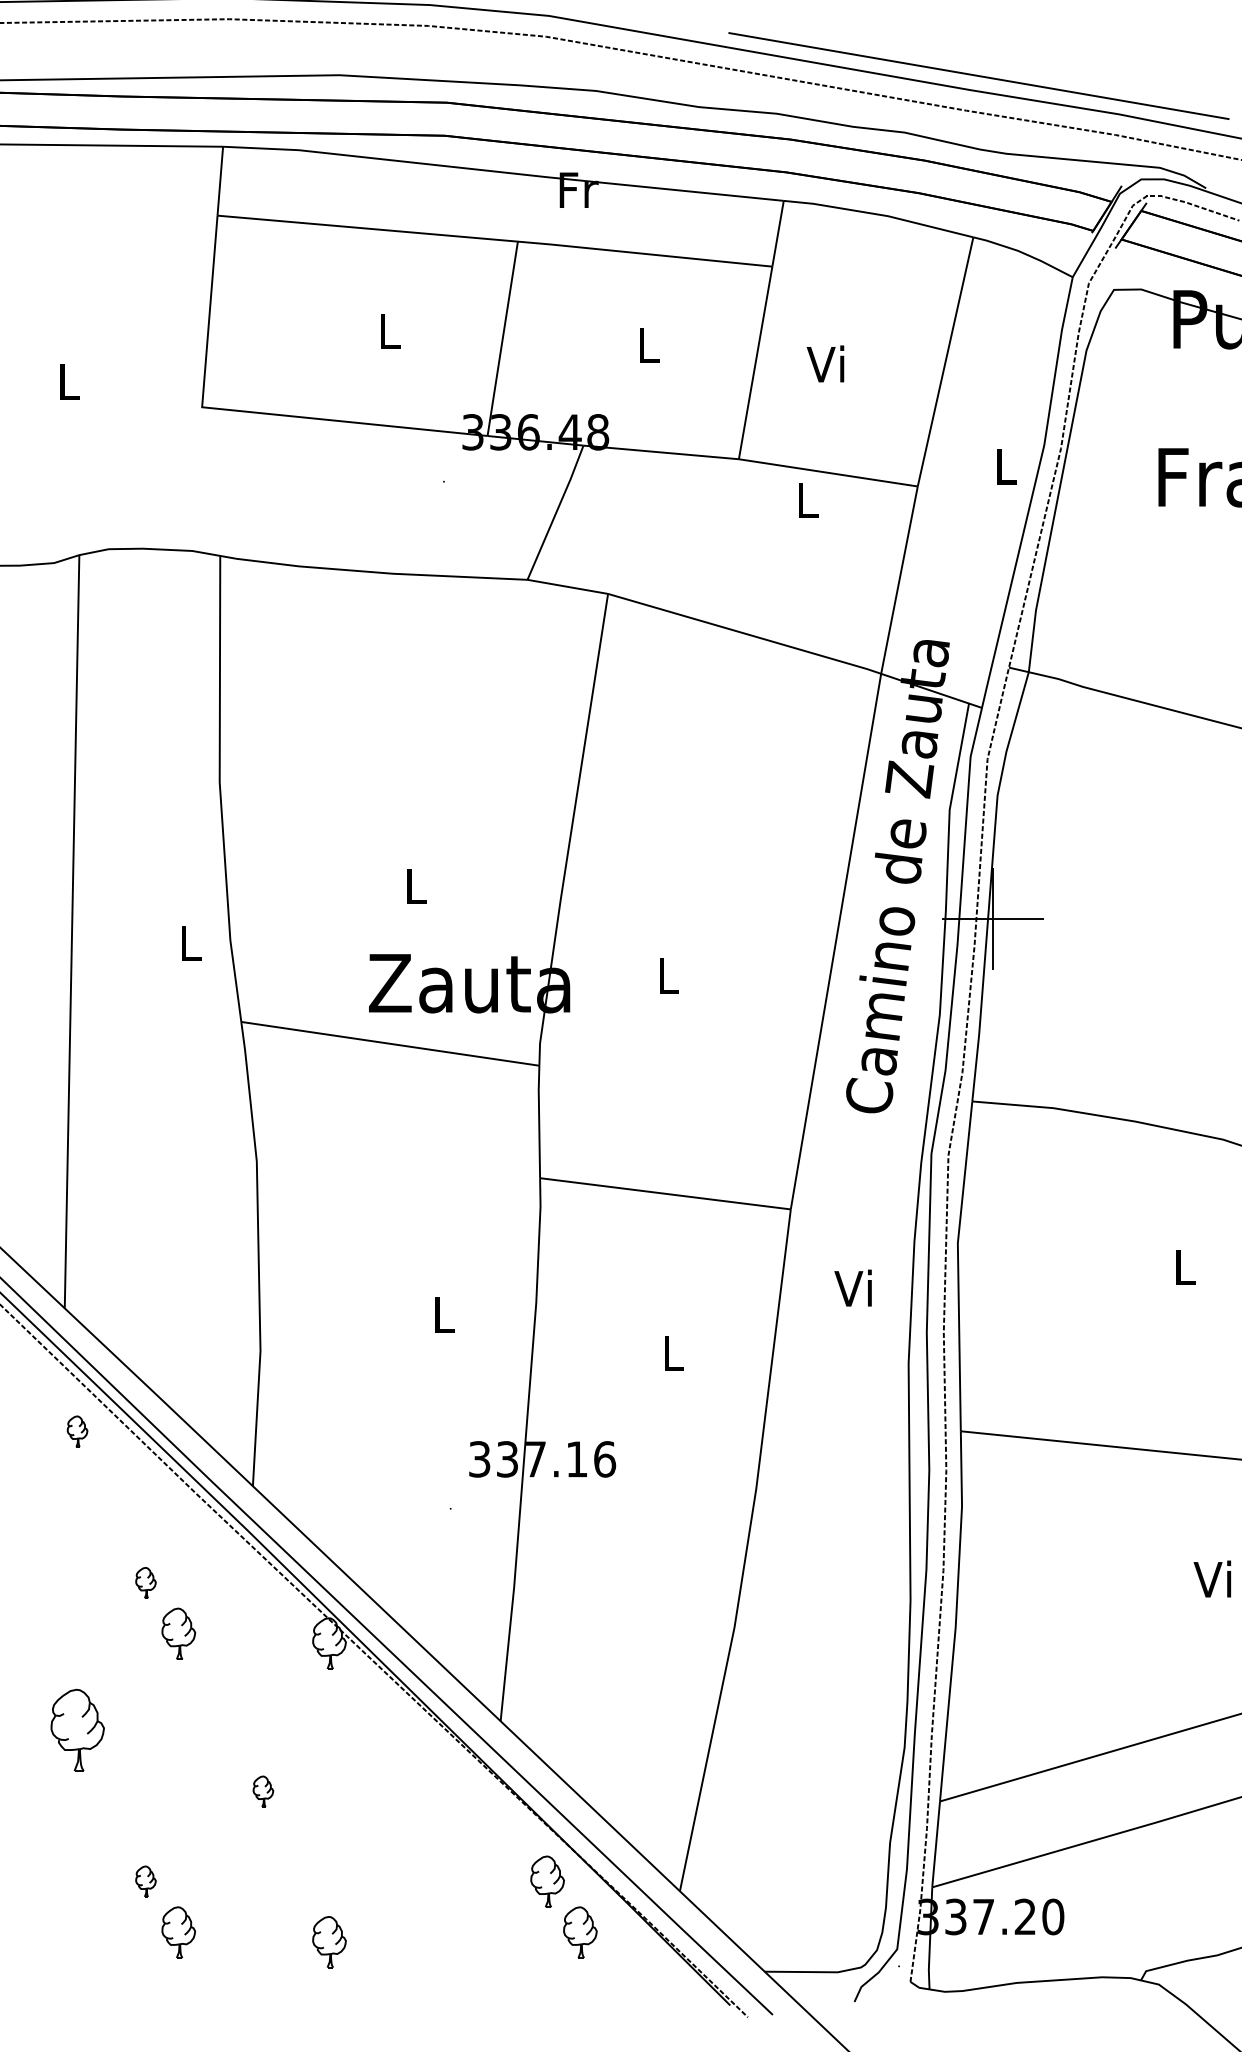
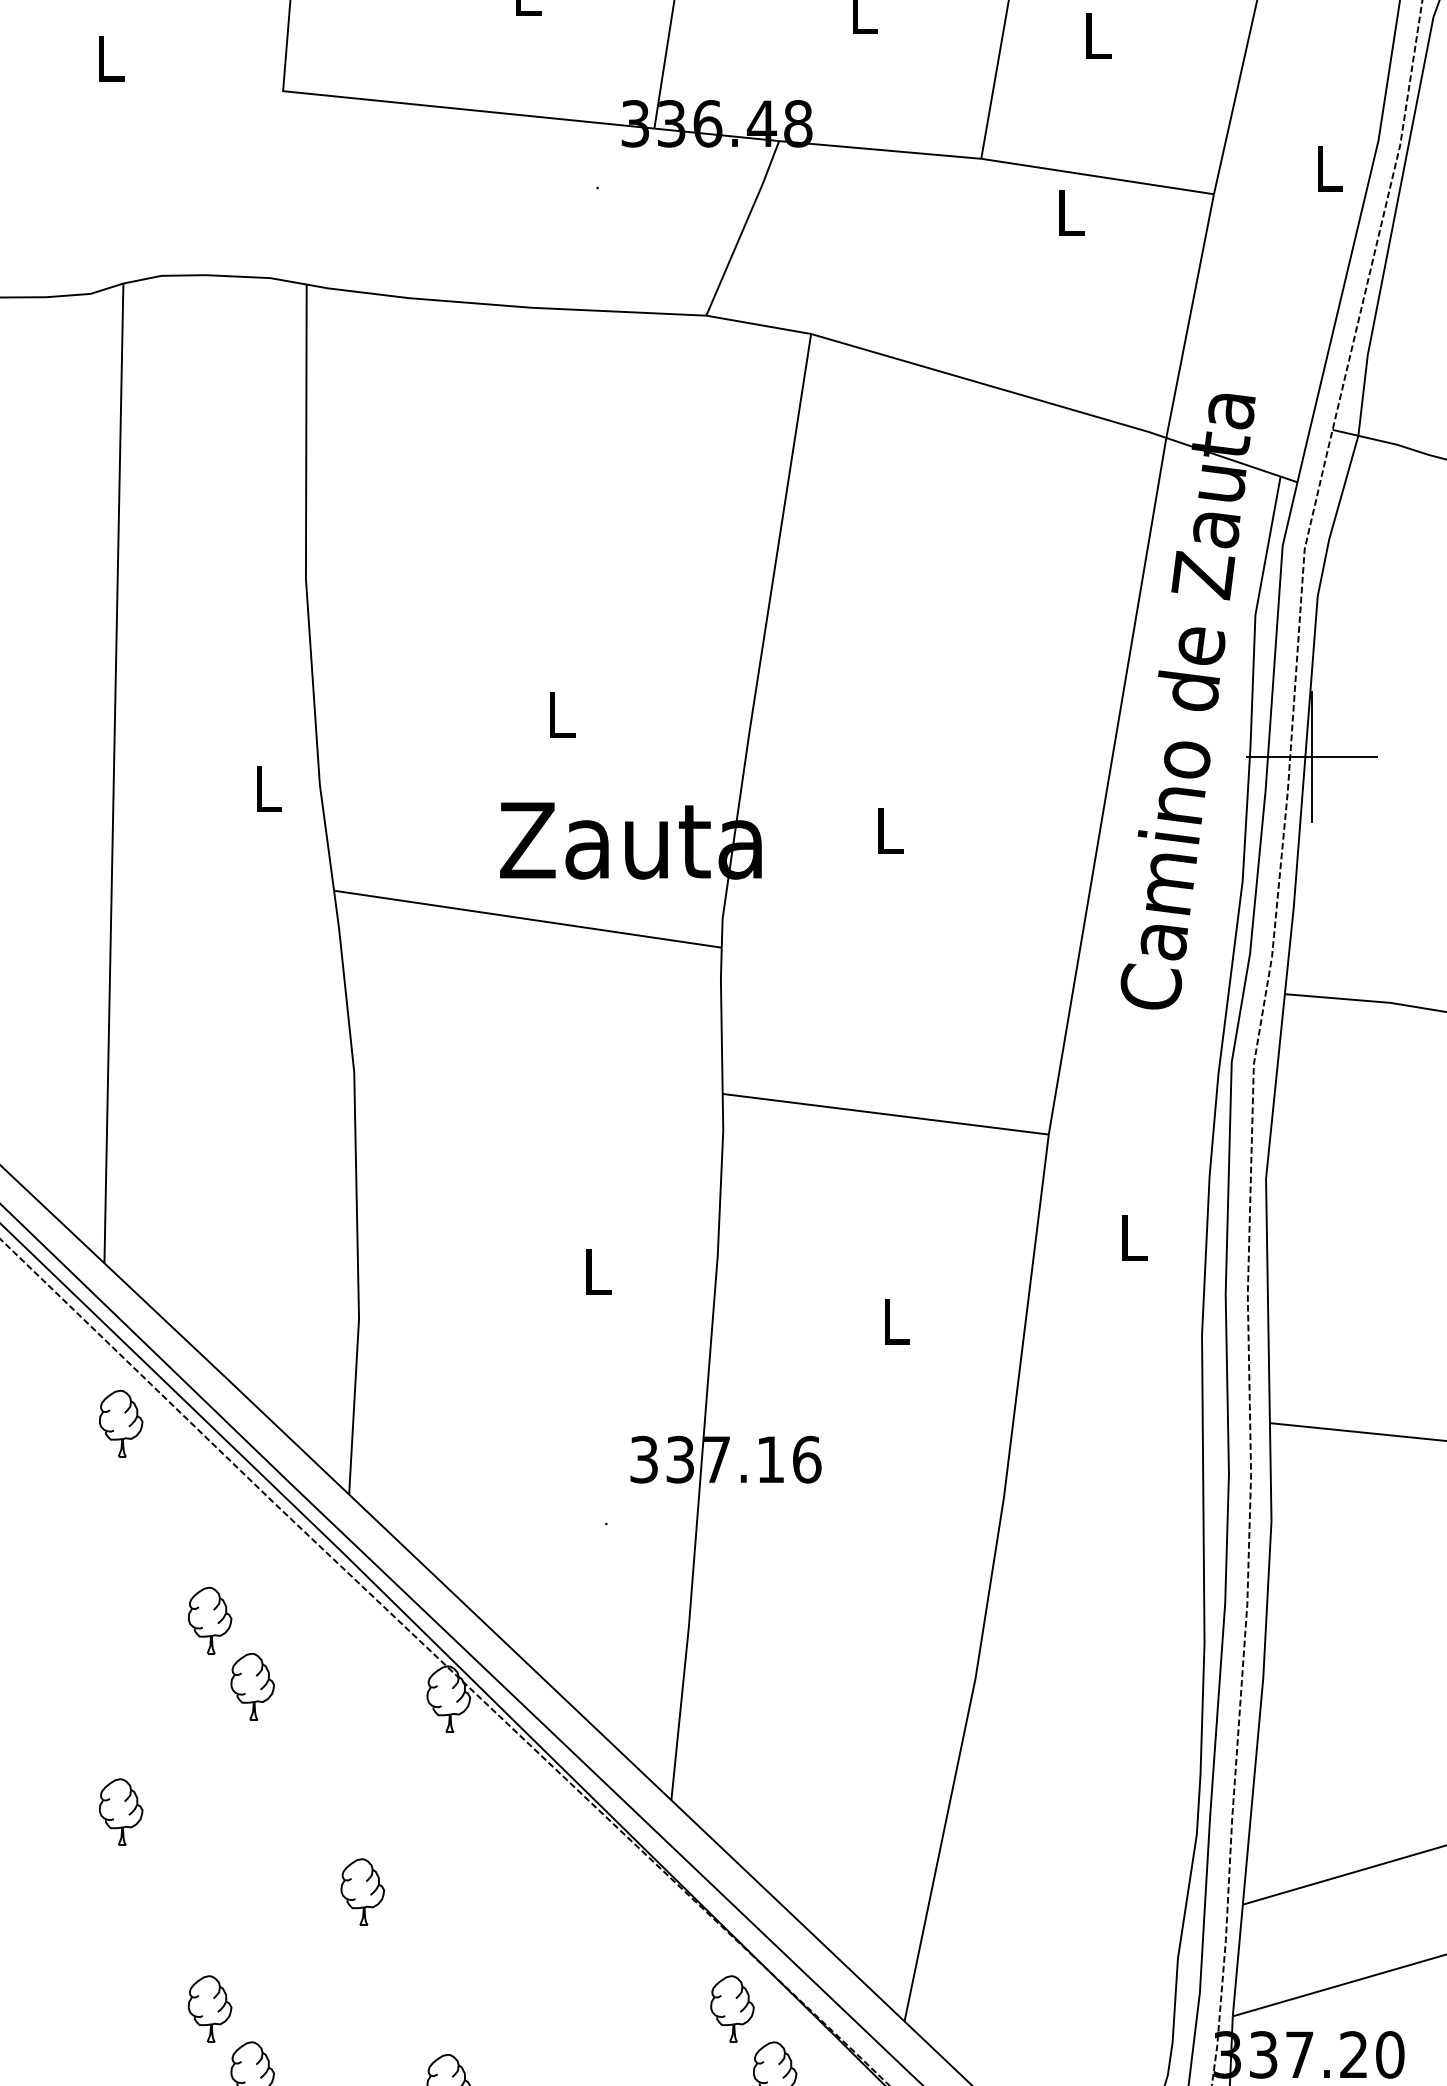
text: (825, 363) -> (1093, 34), Vi -> L
text: (852, 1287) -> (1129, 1236), Vi -> L
part: (77, 1431) -> (120, 1423), size x1.67
part: (145, 1582) -> (209, 1619), size x1.67
part: (77, 1730) -> (120, 1812), size x0.62
part: (263, 1791) -> (362, 1891), size x1.67
part: (145, 1881) -> (209, 2008), size x1.67

